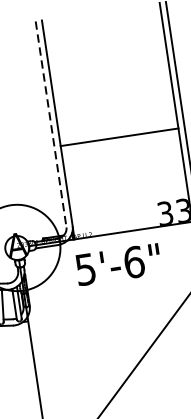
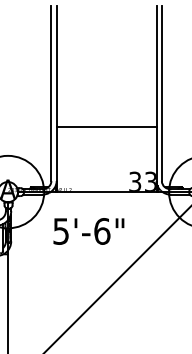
line: (51, 125) -> (51, 94), dashed -> solid
line: (119, 136) -> (106, 126), moved
text: (117, 264) -> (88, 231), moved

